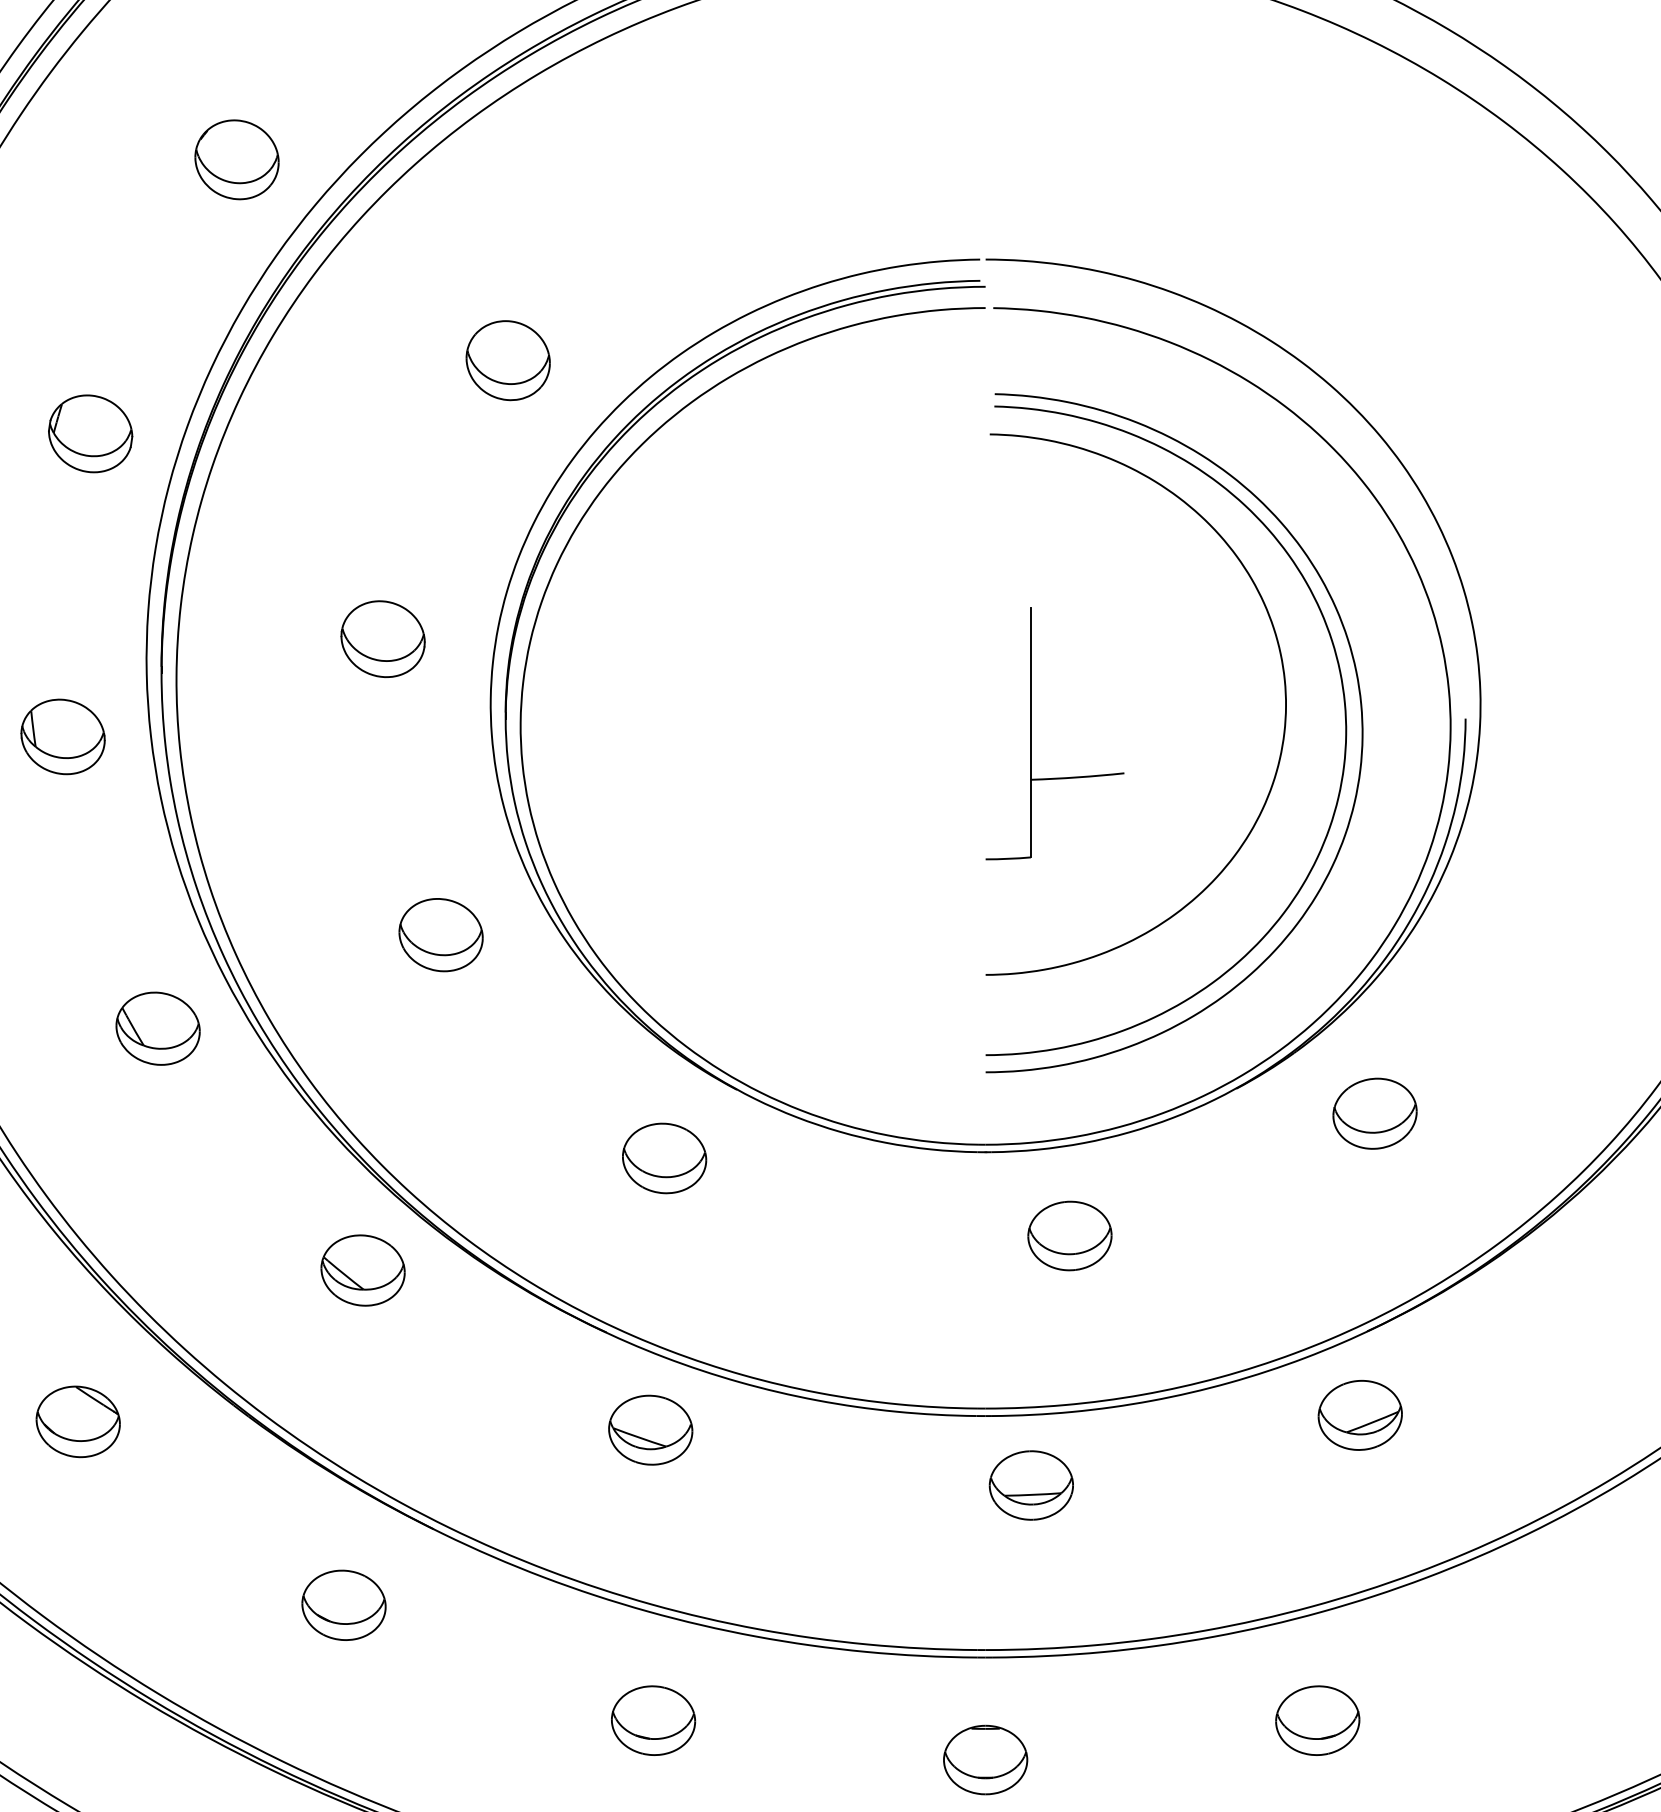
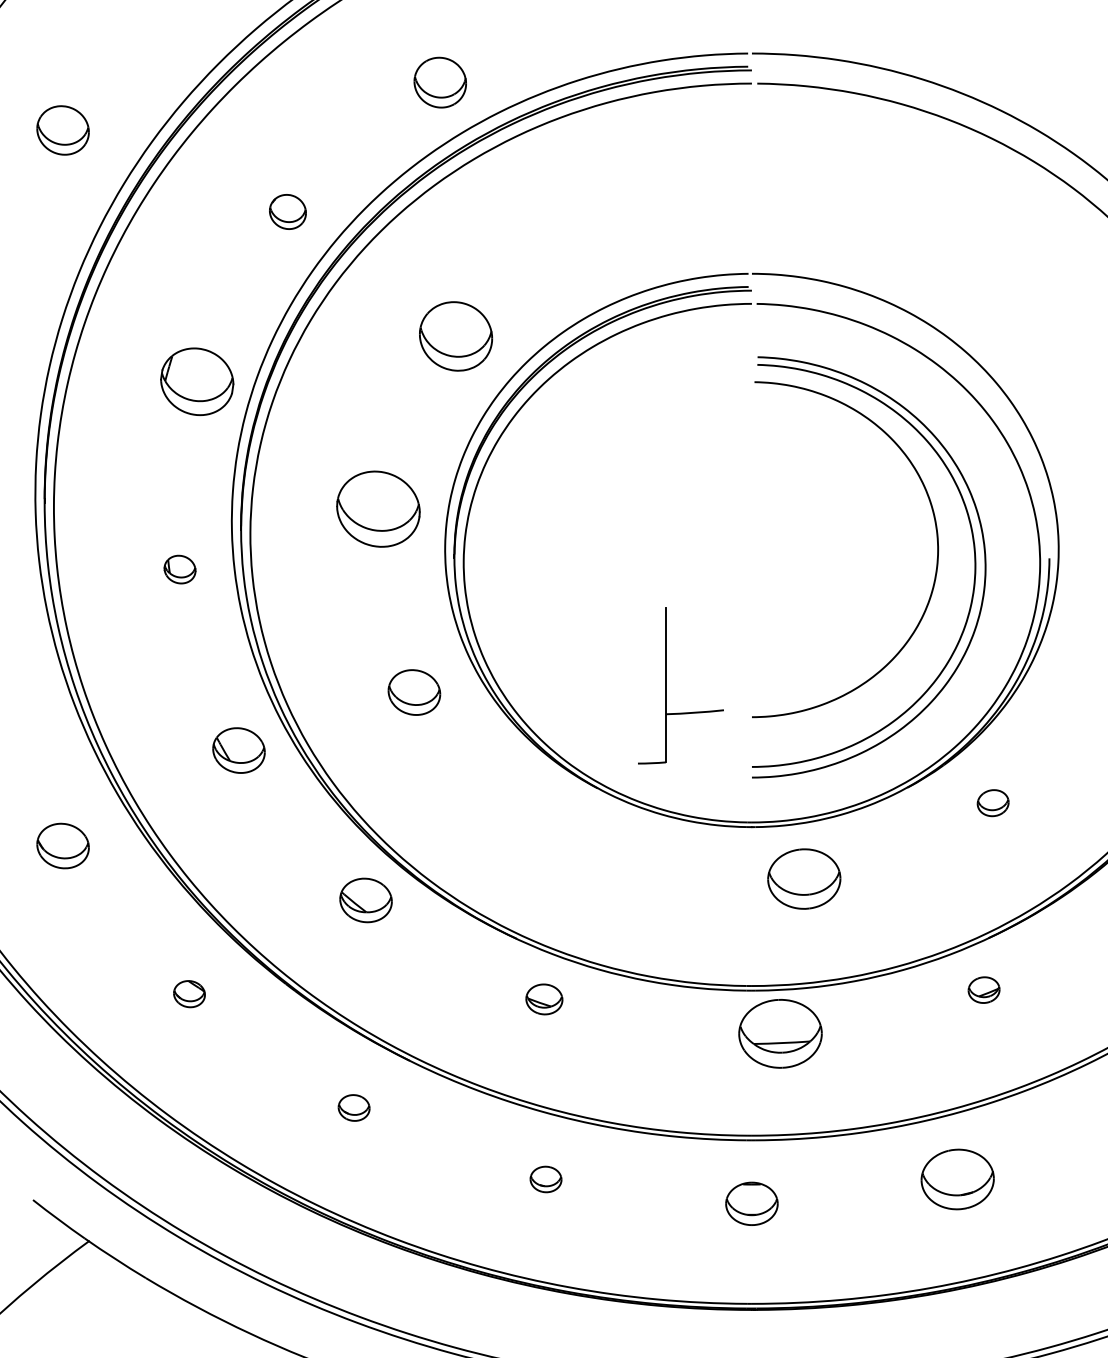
part: (236, 159) -> (287, 211), size x0.7
part: (507, 360) -> (455, 336), size x1.4
part: (89, 433) -> (196, 381), size x1.4
part: (383, 638) -> (378, 508), size x1.6
part: (1031, 733) -> (666, 685), moved
part: (62, 736) -> (179, 569), size x0.6
part: (1373, 1112) -> (992, 802), size x0.6
part: (663, 1157) -> (552, 830), removed
part: (1068, 1235) -> (803, 878), size x1.4
part: (1359, 1414) -> (983, 989), size x0.6
part: (78, 1420) -> (189, 993), size x0.6
part: (650, 1430) -> (544, 999), size x0.7
part: (1030, 1485) -> (779, 1033), size x1.6
part: (342, 1604) -> (353, 1107), size x0.6
part: (652, 1720) -> (545, 1179), size x0.6
part: (1317, 1720) -> (957, 1179), size x1.4

